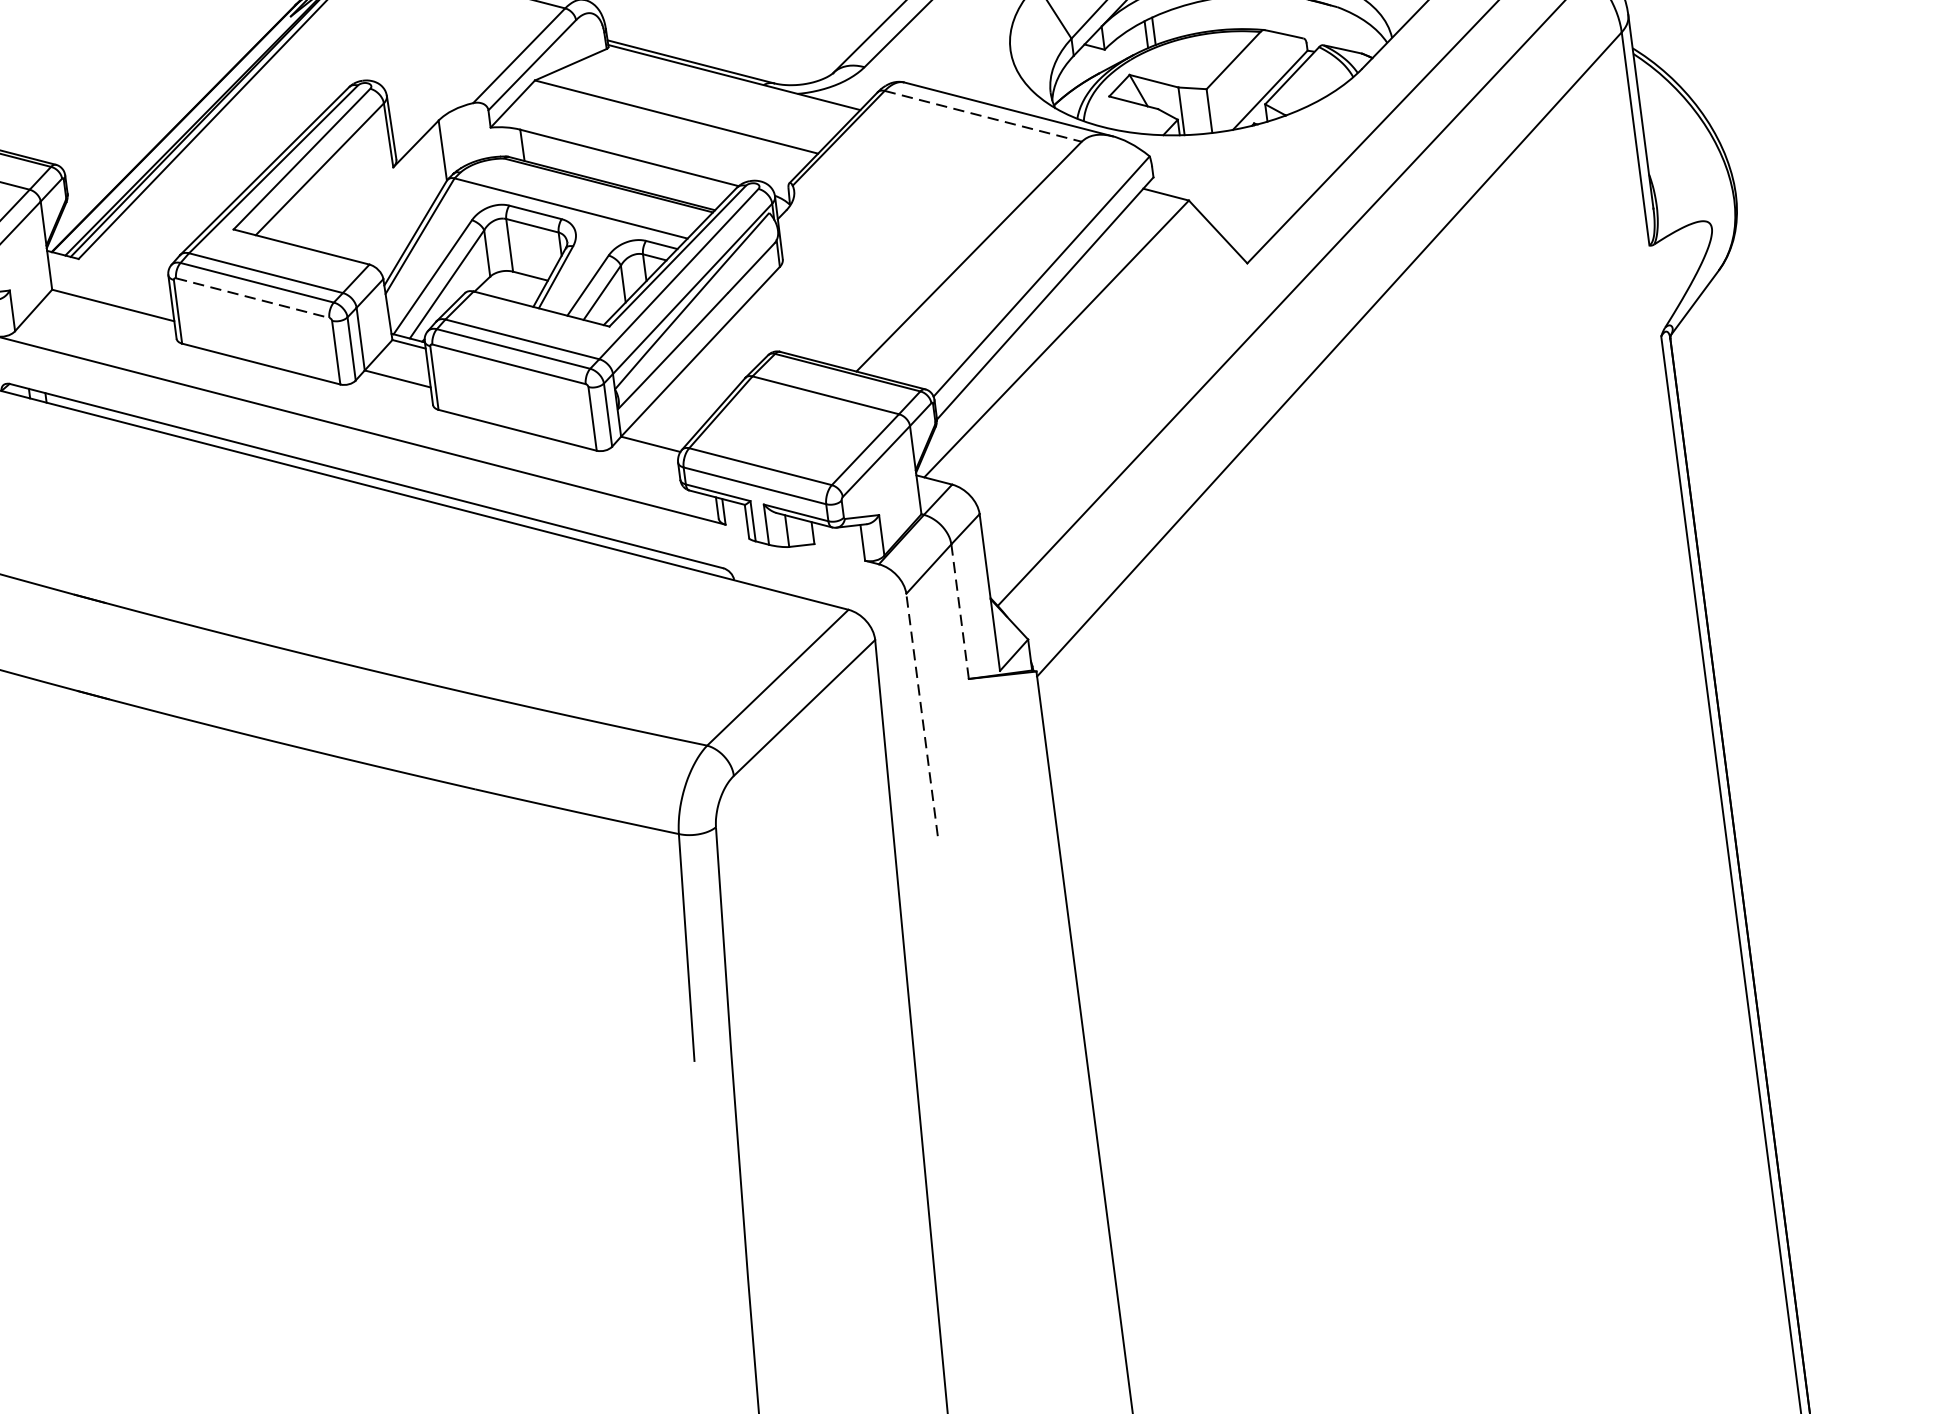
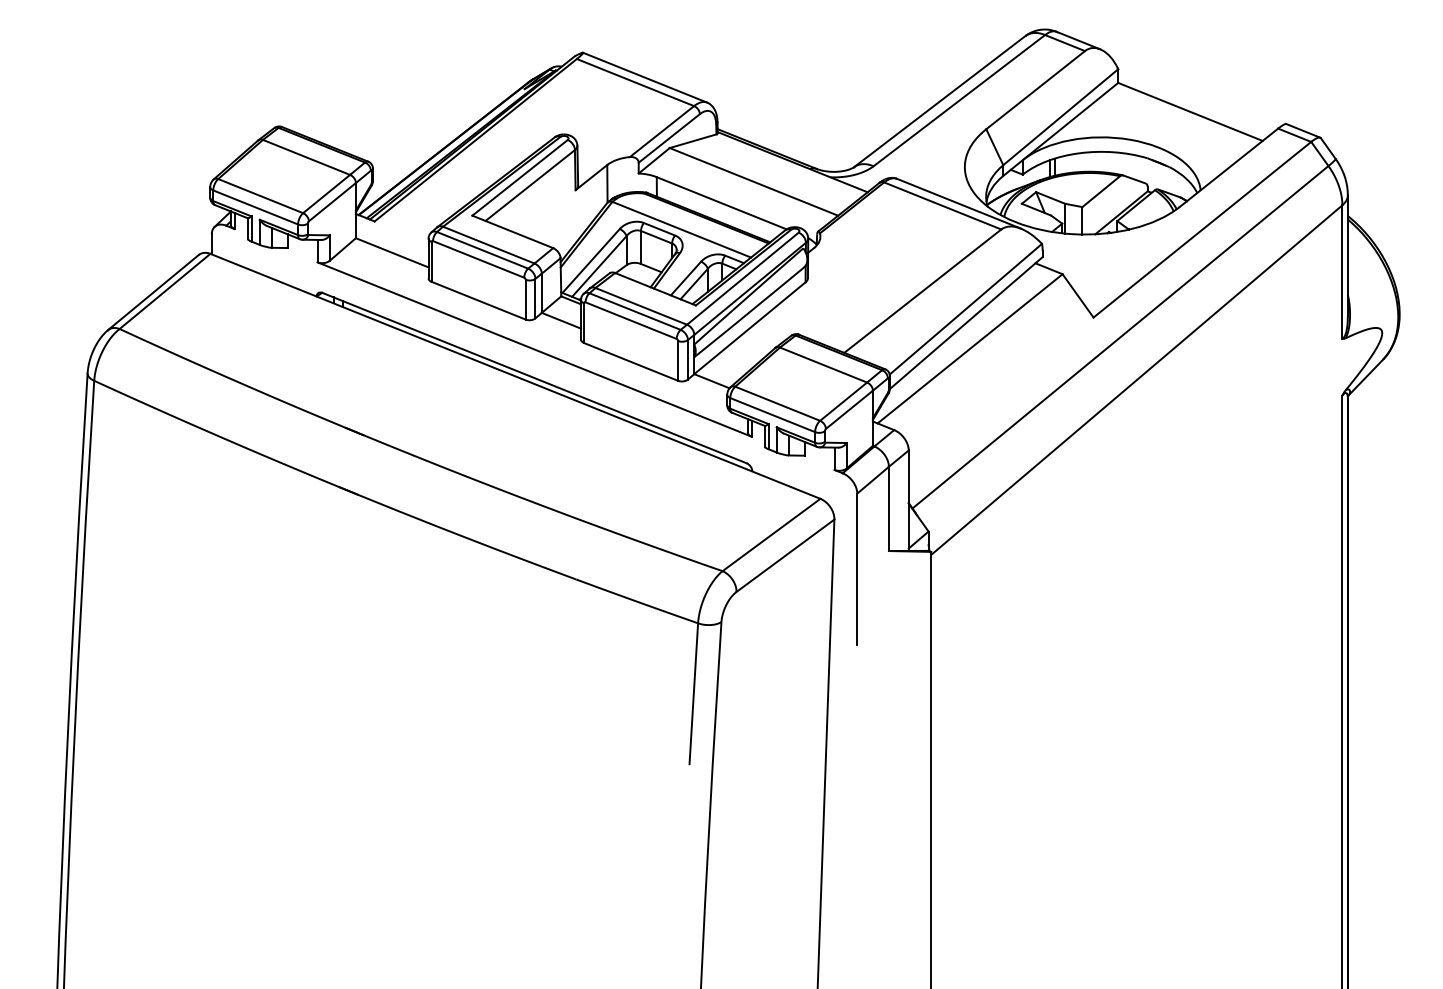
line: (984, 117) -> (943, 206), dashed -> solid
line: (254, 298) -> (479, 259), dashed -> solid
line: (959, 612) -> (888, 509), dashed -> solid
line: (922, 714) -> (857, 569), dashed -> solid

